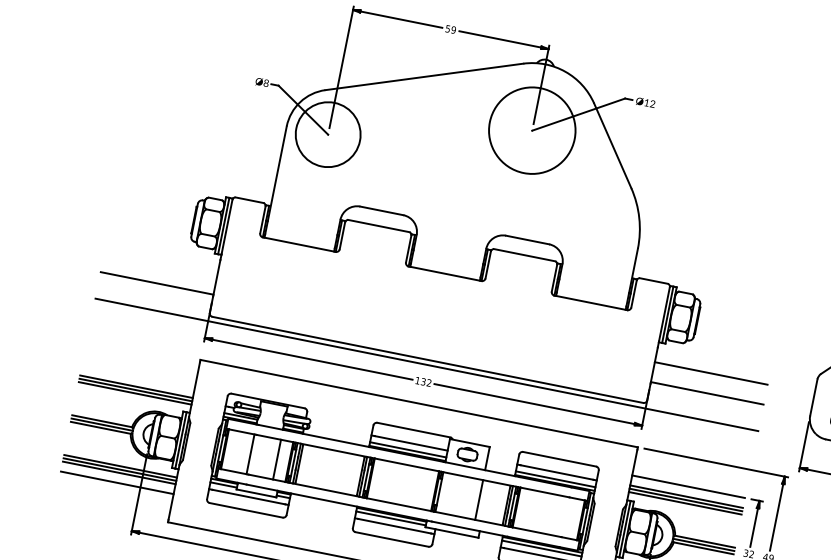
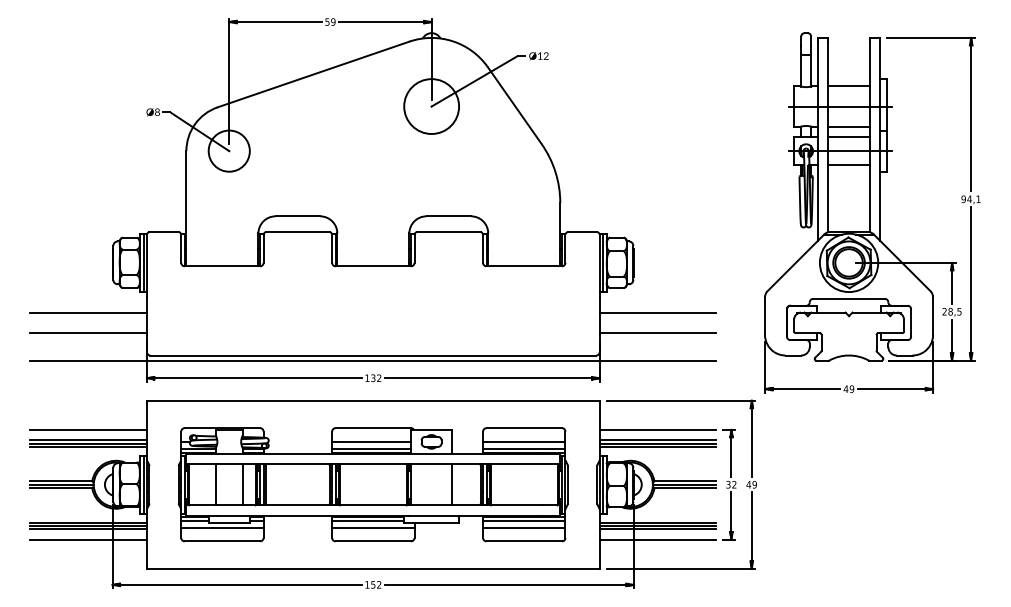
circle: (532, 130) -> (431, 106), size x0.62
circle: (327, 133) -> (228, 150), size x0.62
line: (161, 263) -> (88, 312), added
line: (138, 376) -> (88, 429), added

